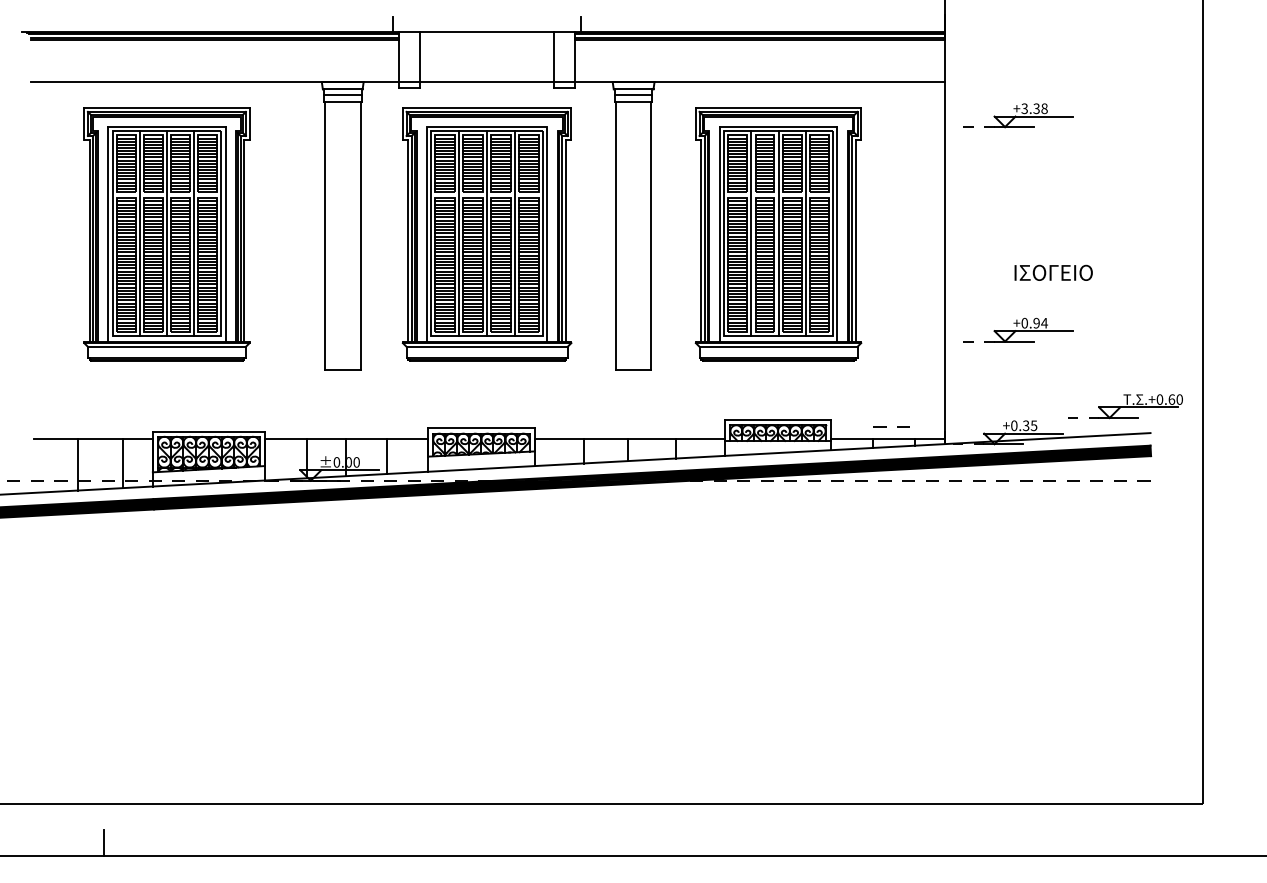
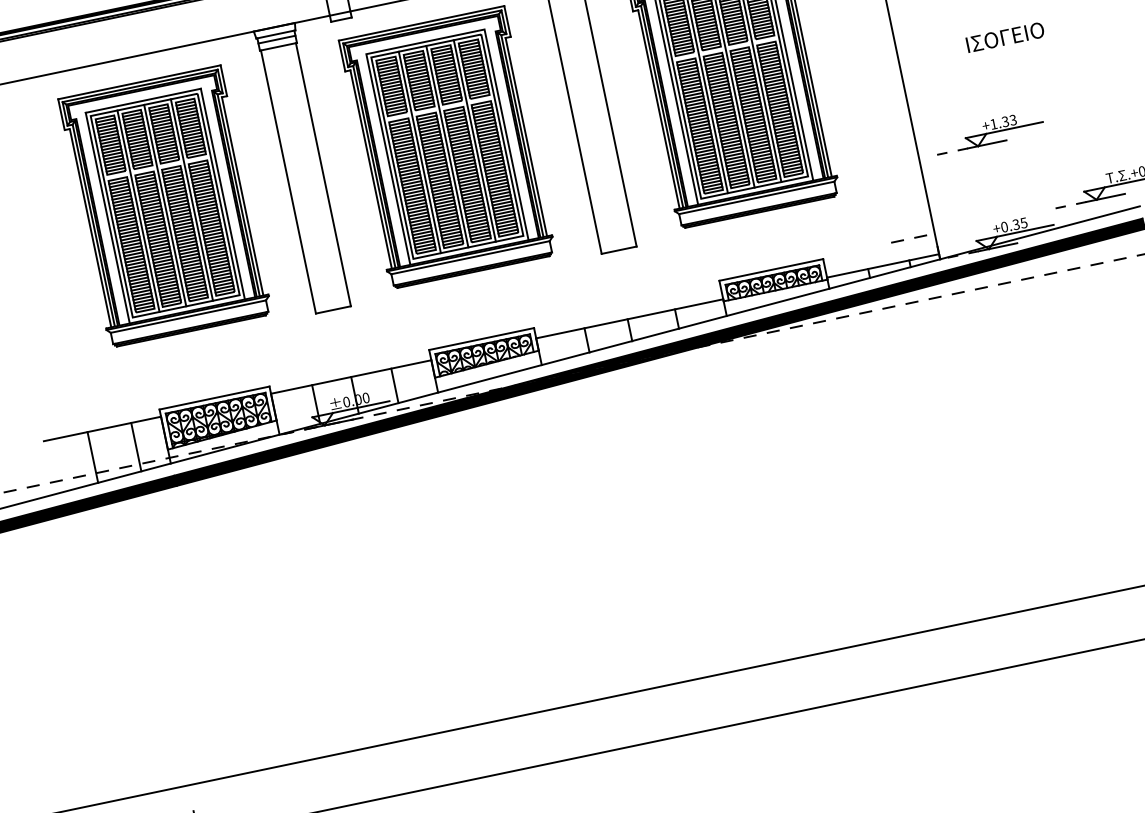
part: (166, 234) -> (164, 206), moved
text: (1053, 272) -> (1005, 37), moved
text: (1034, 322) -> (1003, 121), +0.94 -> +1.33
line: (886, 426) -> (903, 239), moved

